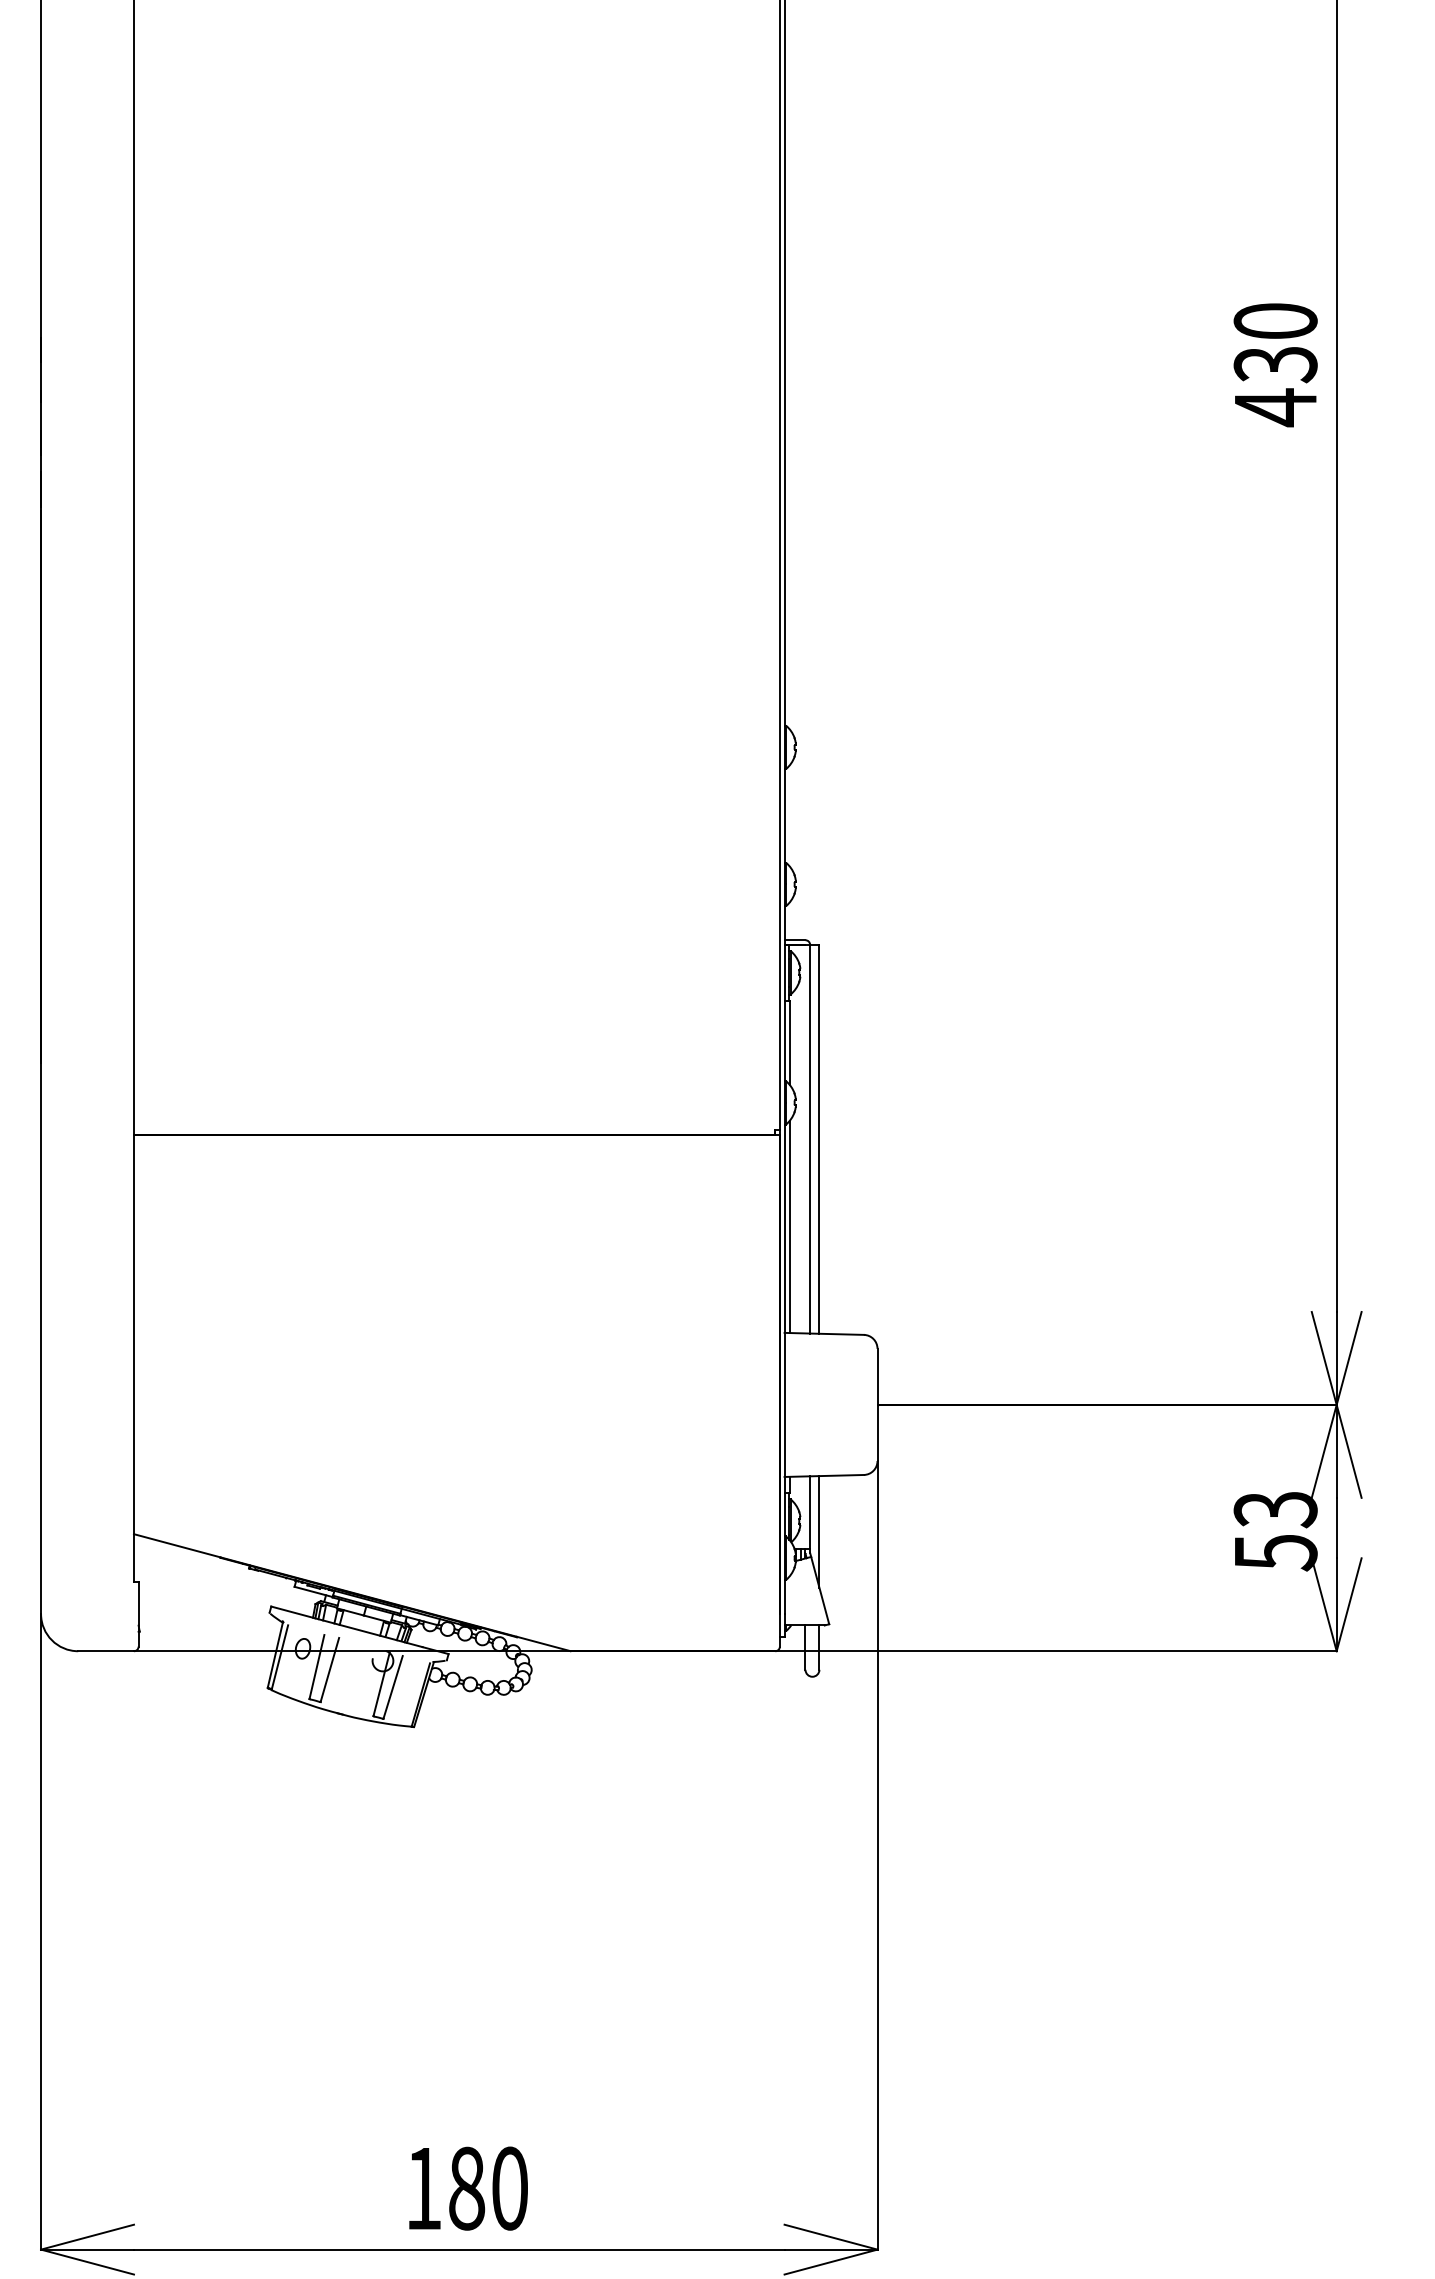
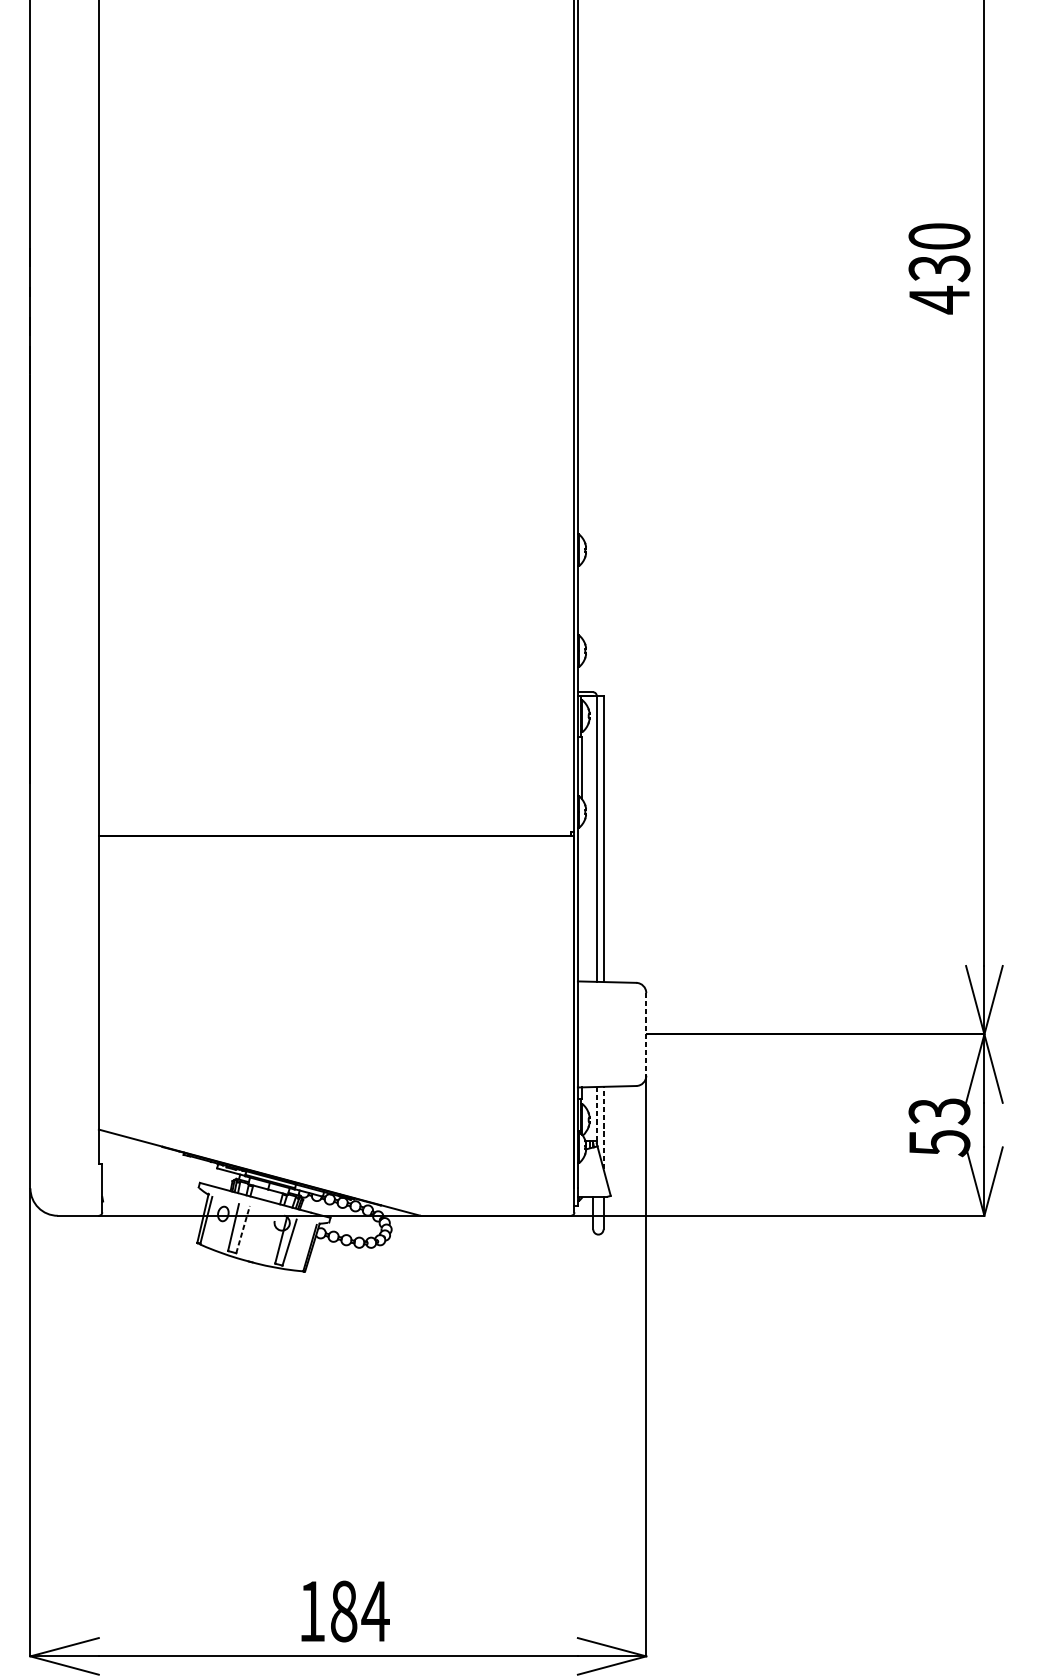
line: (789, 1226) -> (581, 903), removed
line: (877, 1405) -> (646, 1034), solid -> dashed
line: (810, 1513) -> (596, 1114), solid -> dashed
line: (819, 1531) -> (603, 1127), solid -> dashed
line: (330, 1669) -> (243, 1229), solid -> dashed
text: (509, 2188) -> (375, 1611), 180 -> 184

